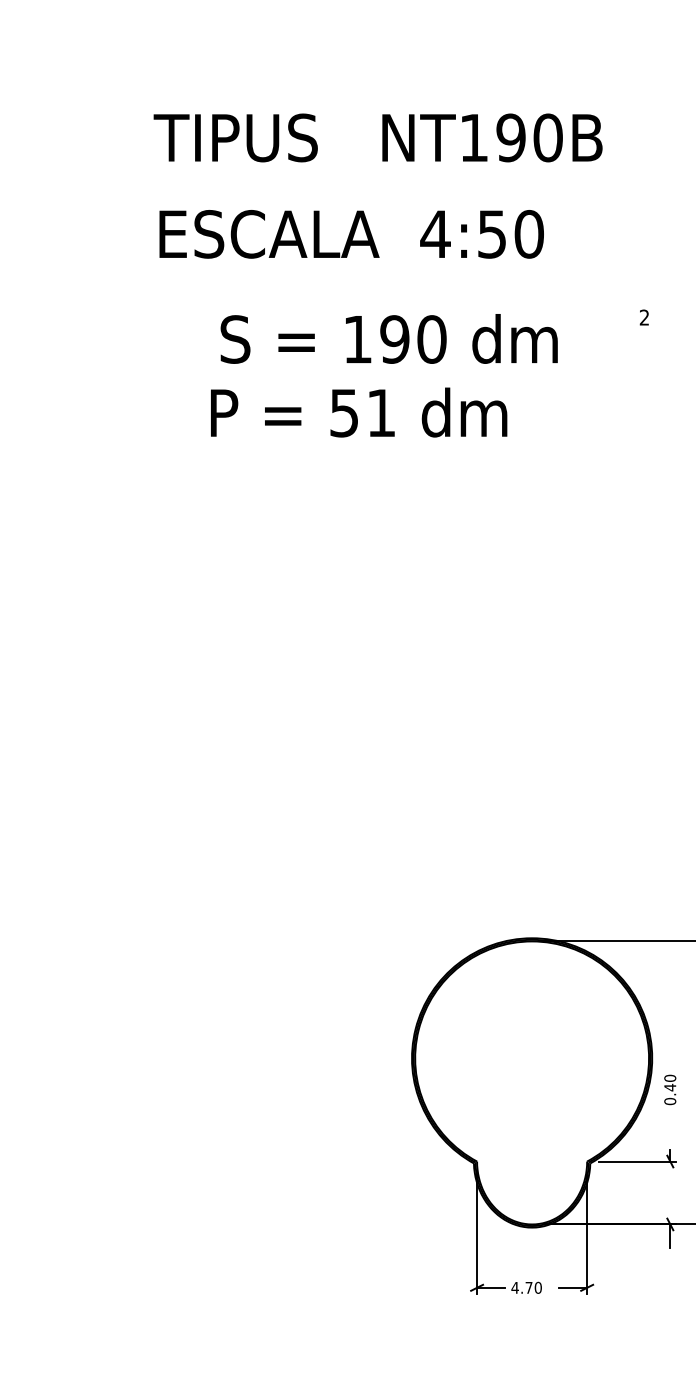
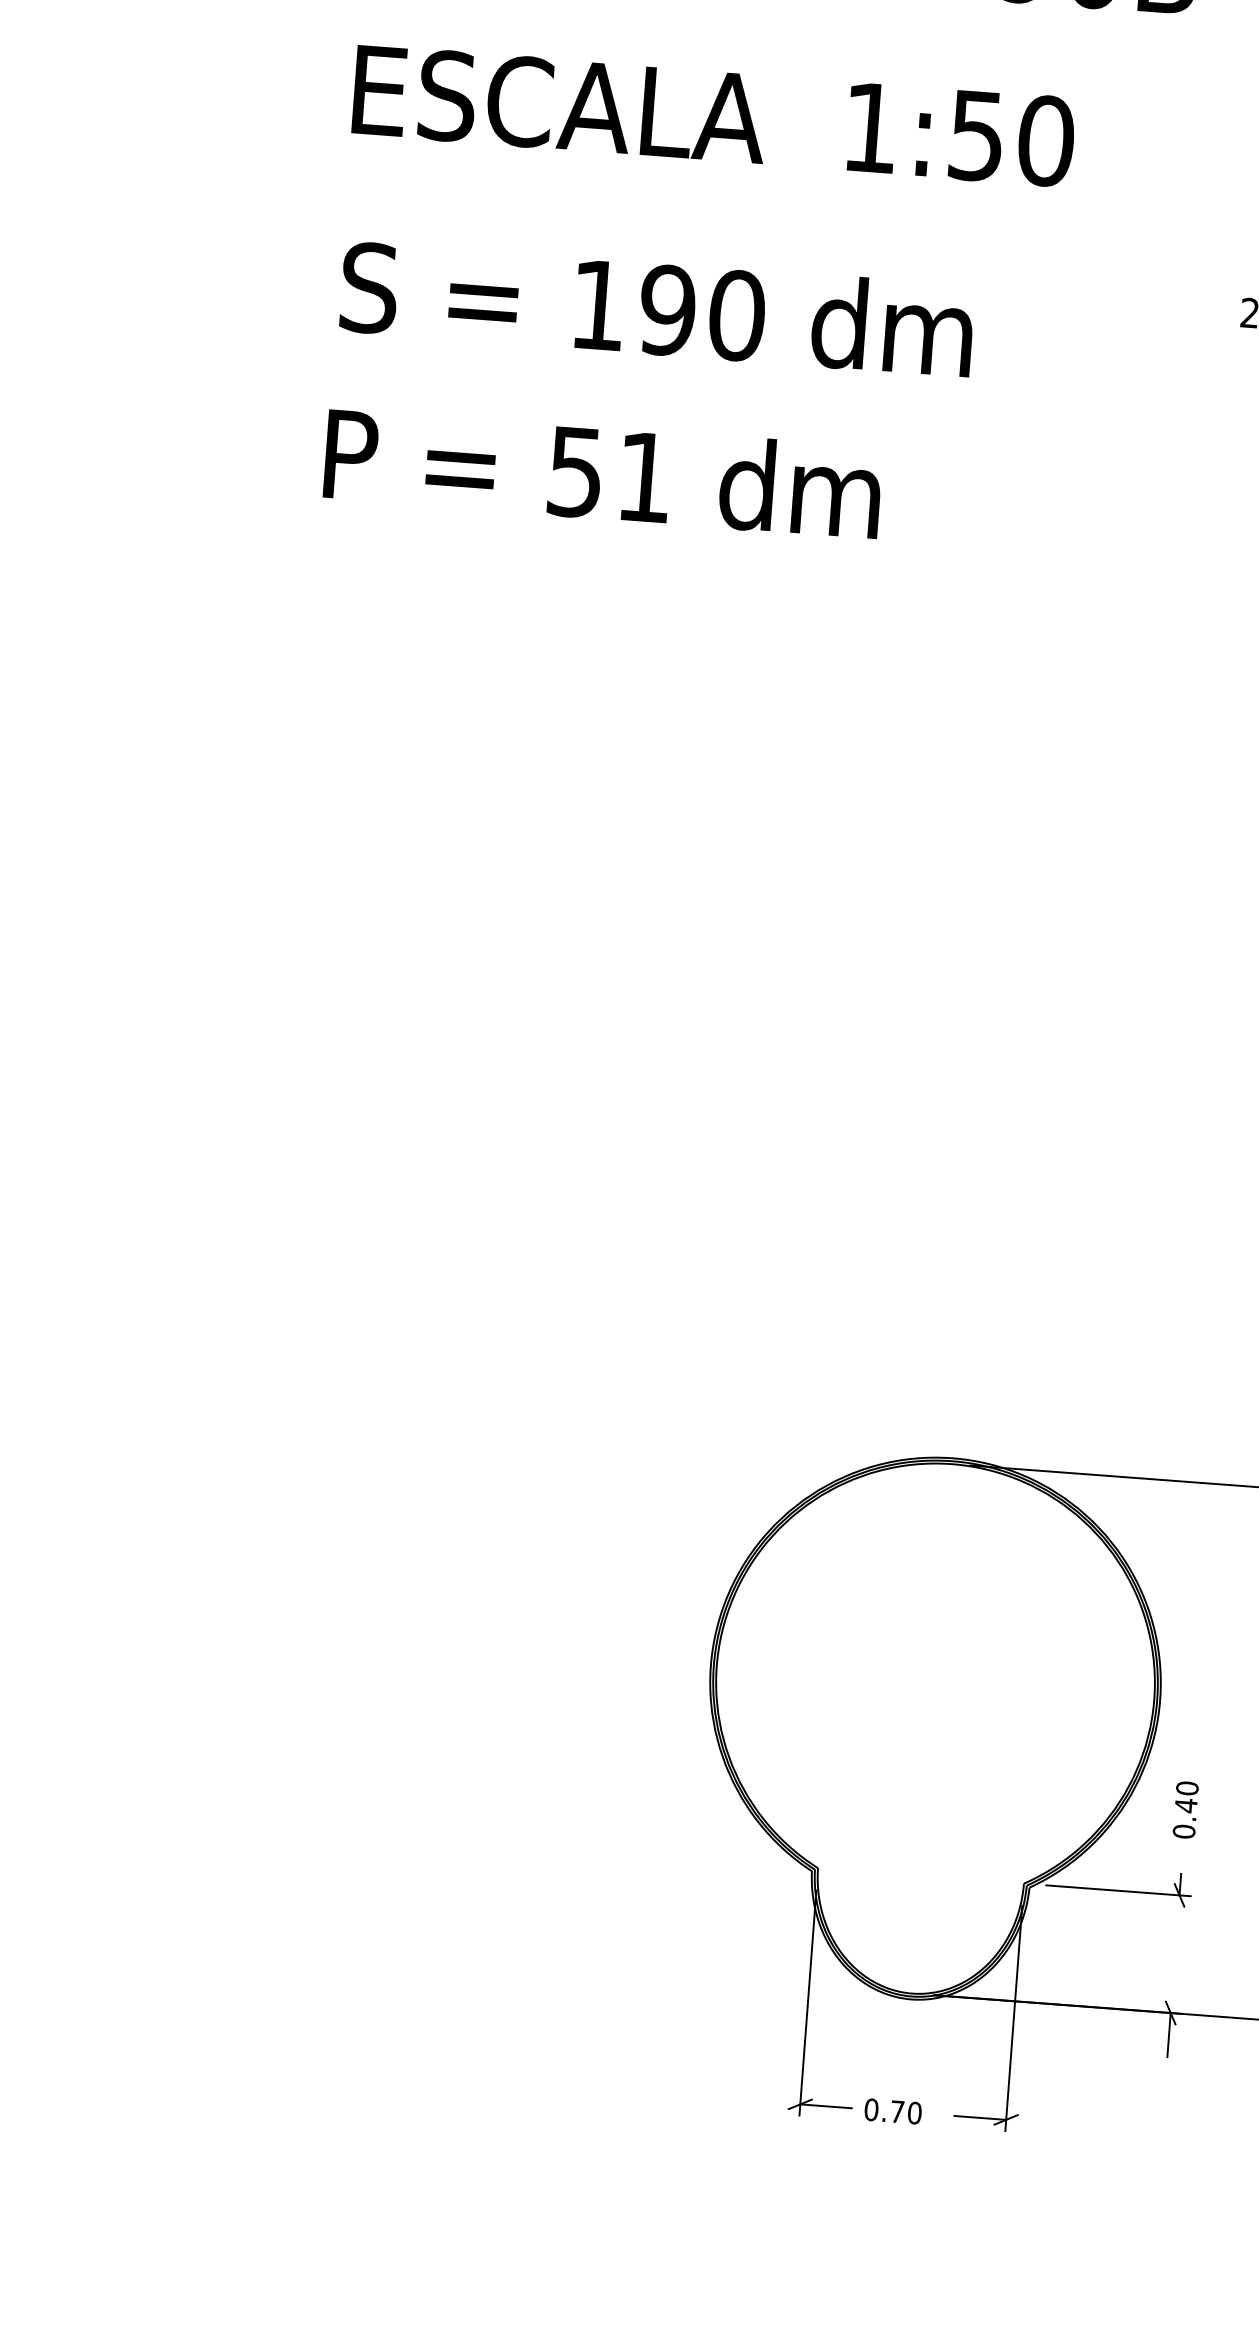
text: (435, 233) -> (870, 126), 4:50 -> 1:50
text: (388, 338) -> (655, 307), moved
text: (359, 412) -> (603, 473), moved
text: (670, 1089) -> (1186, 1809), moved
text: (514, 1287) -> (870, 2109), 4.70 -> 0.70

